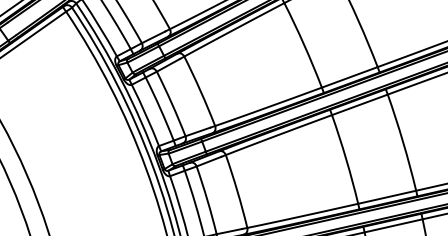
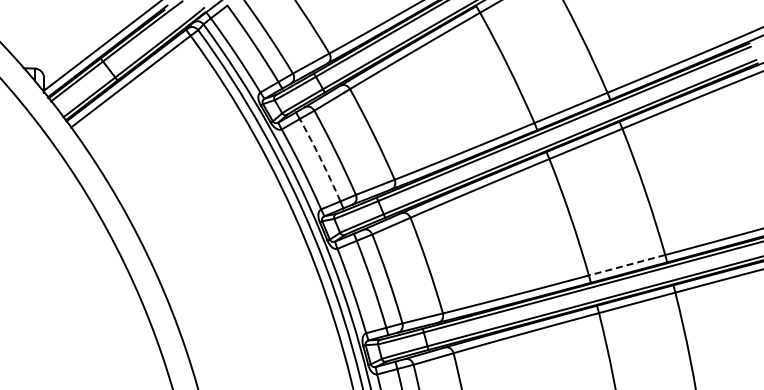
arc: (160, 108) -> (321, 159), solid -> dashed
line: (386, 197) -> (626, 265), solid -> dashed

